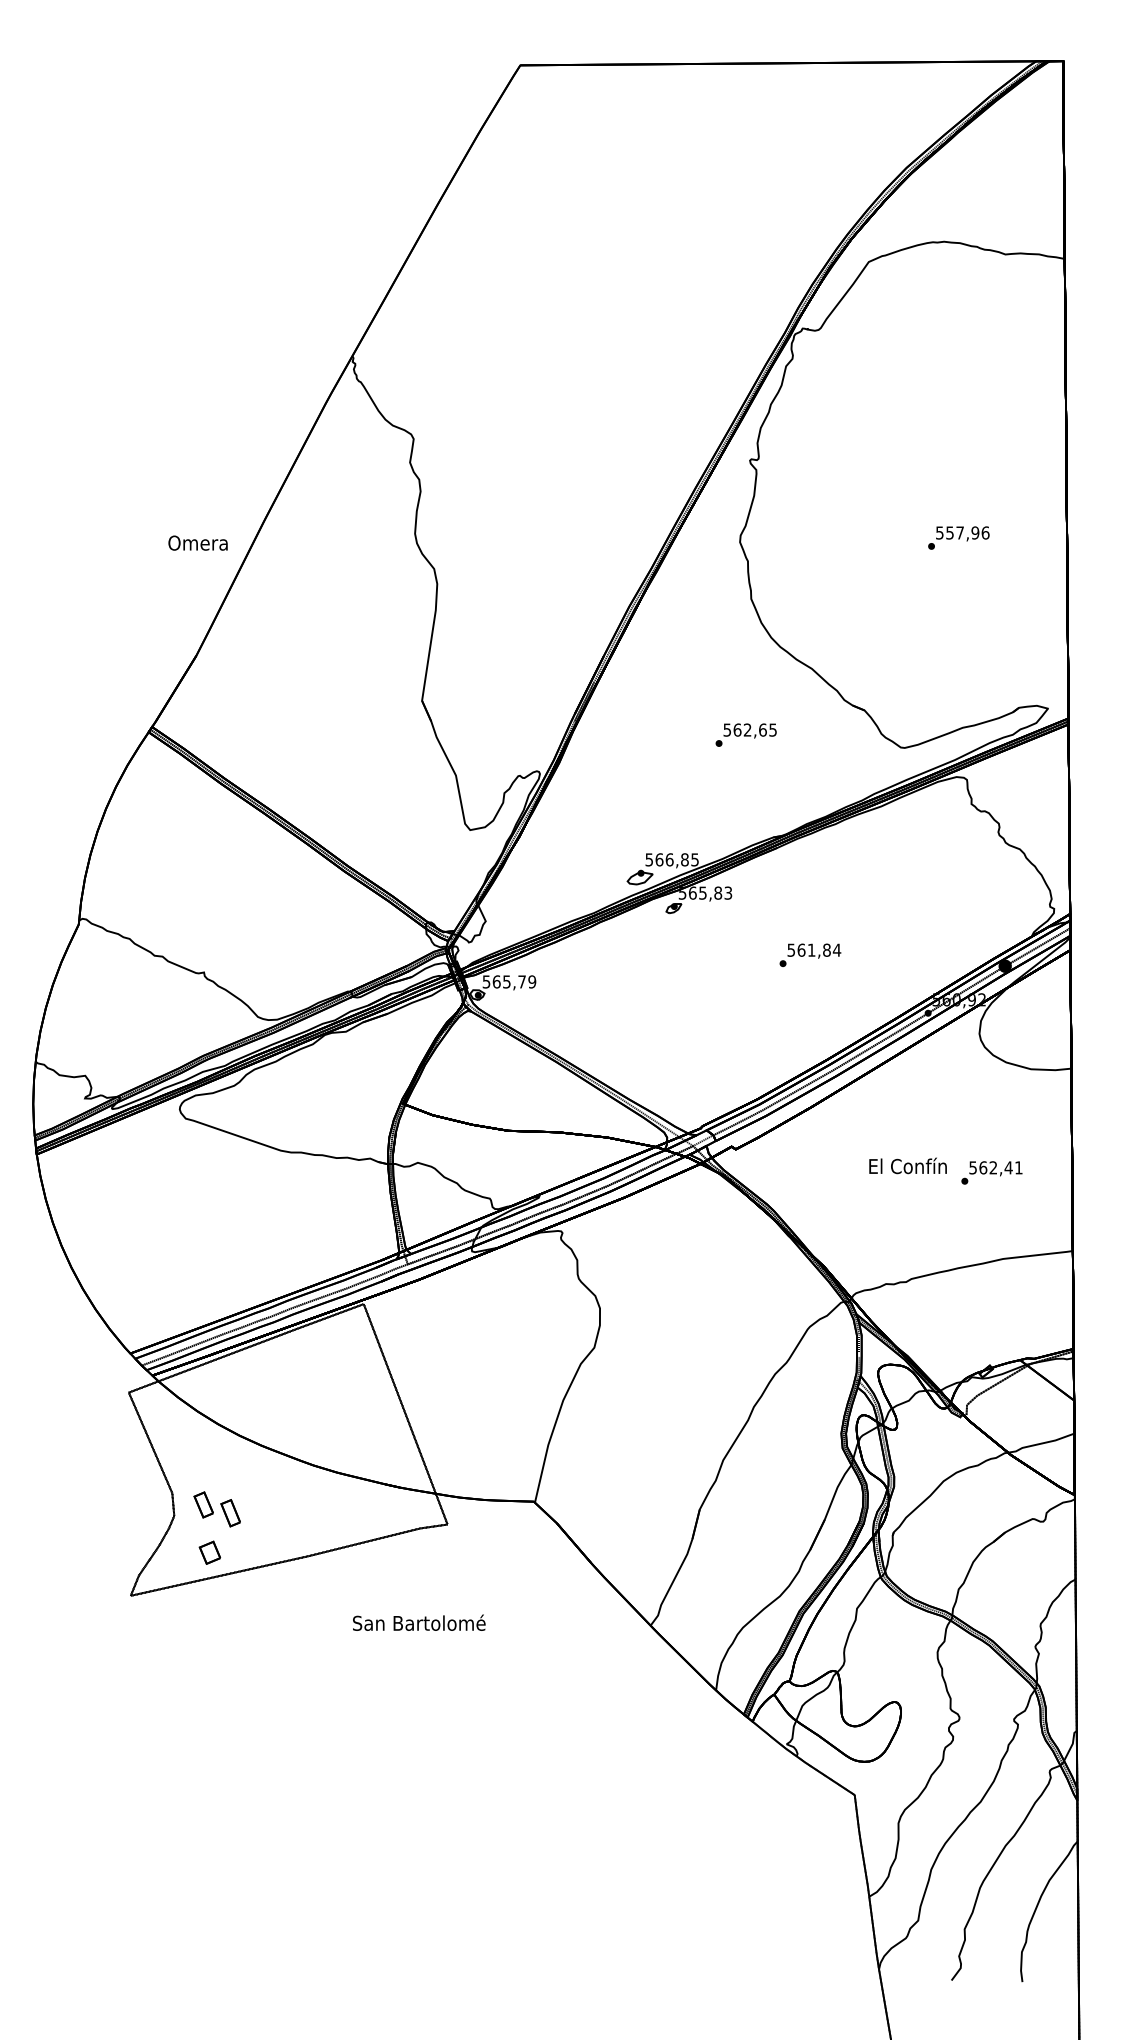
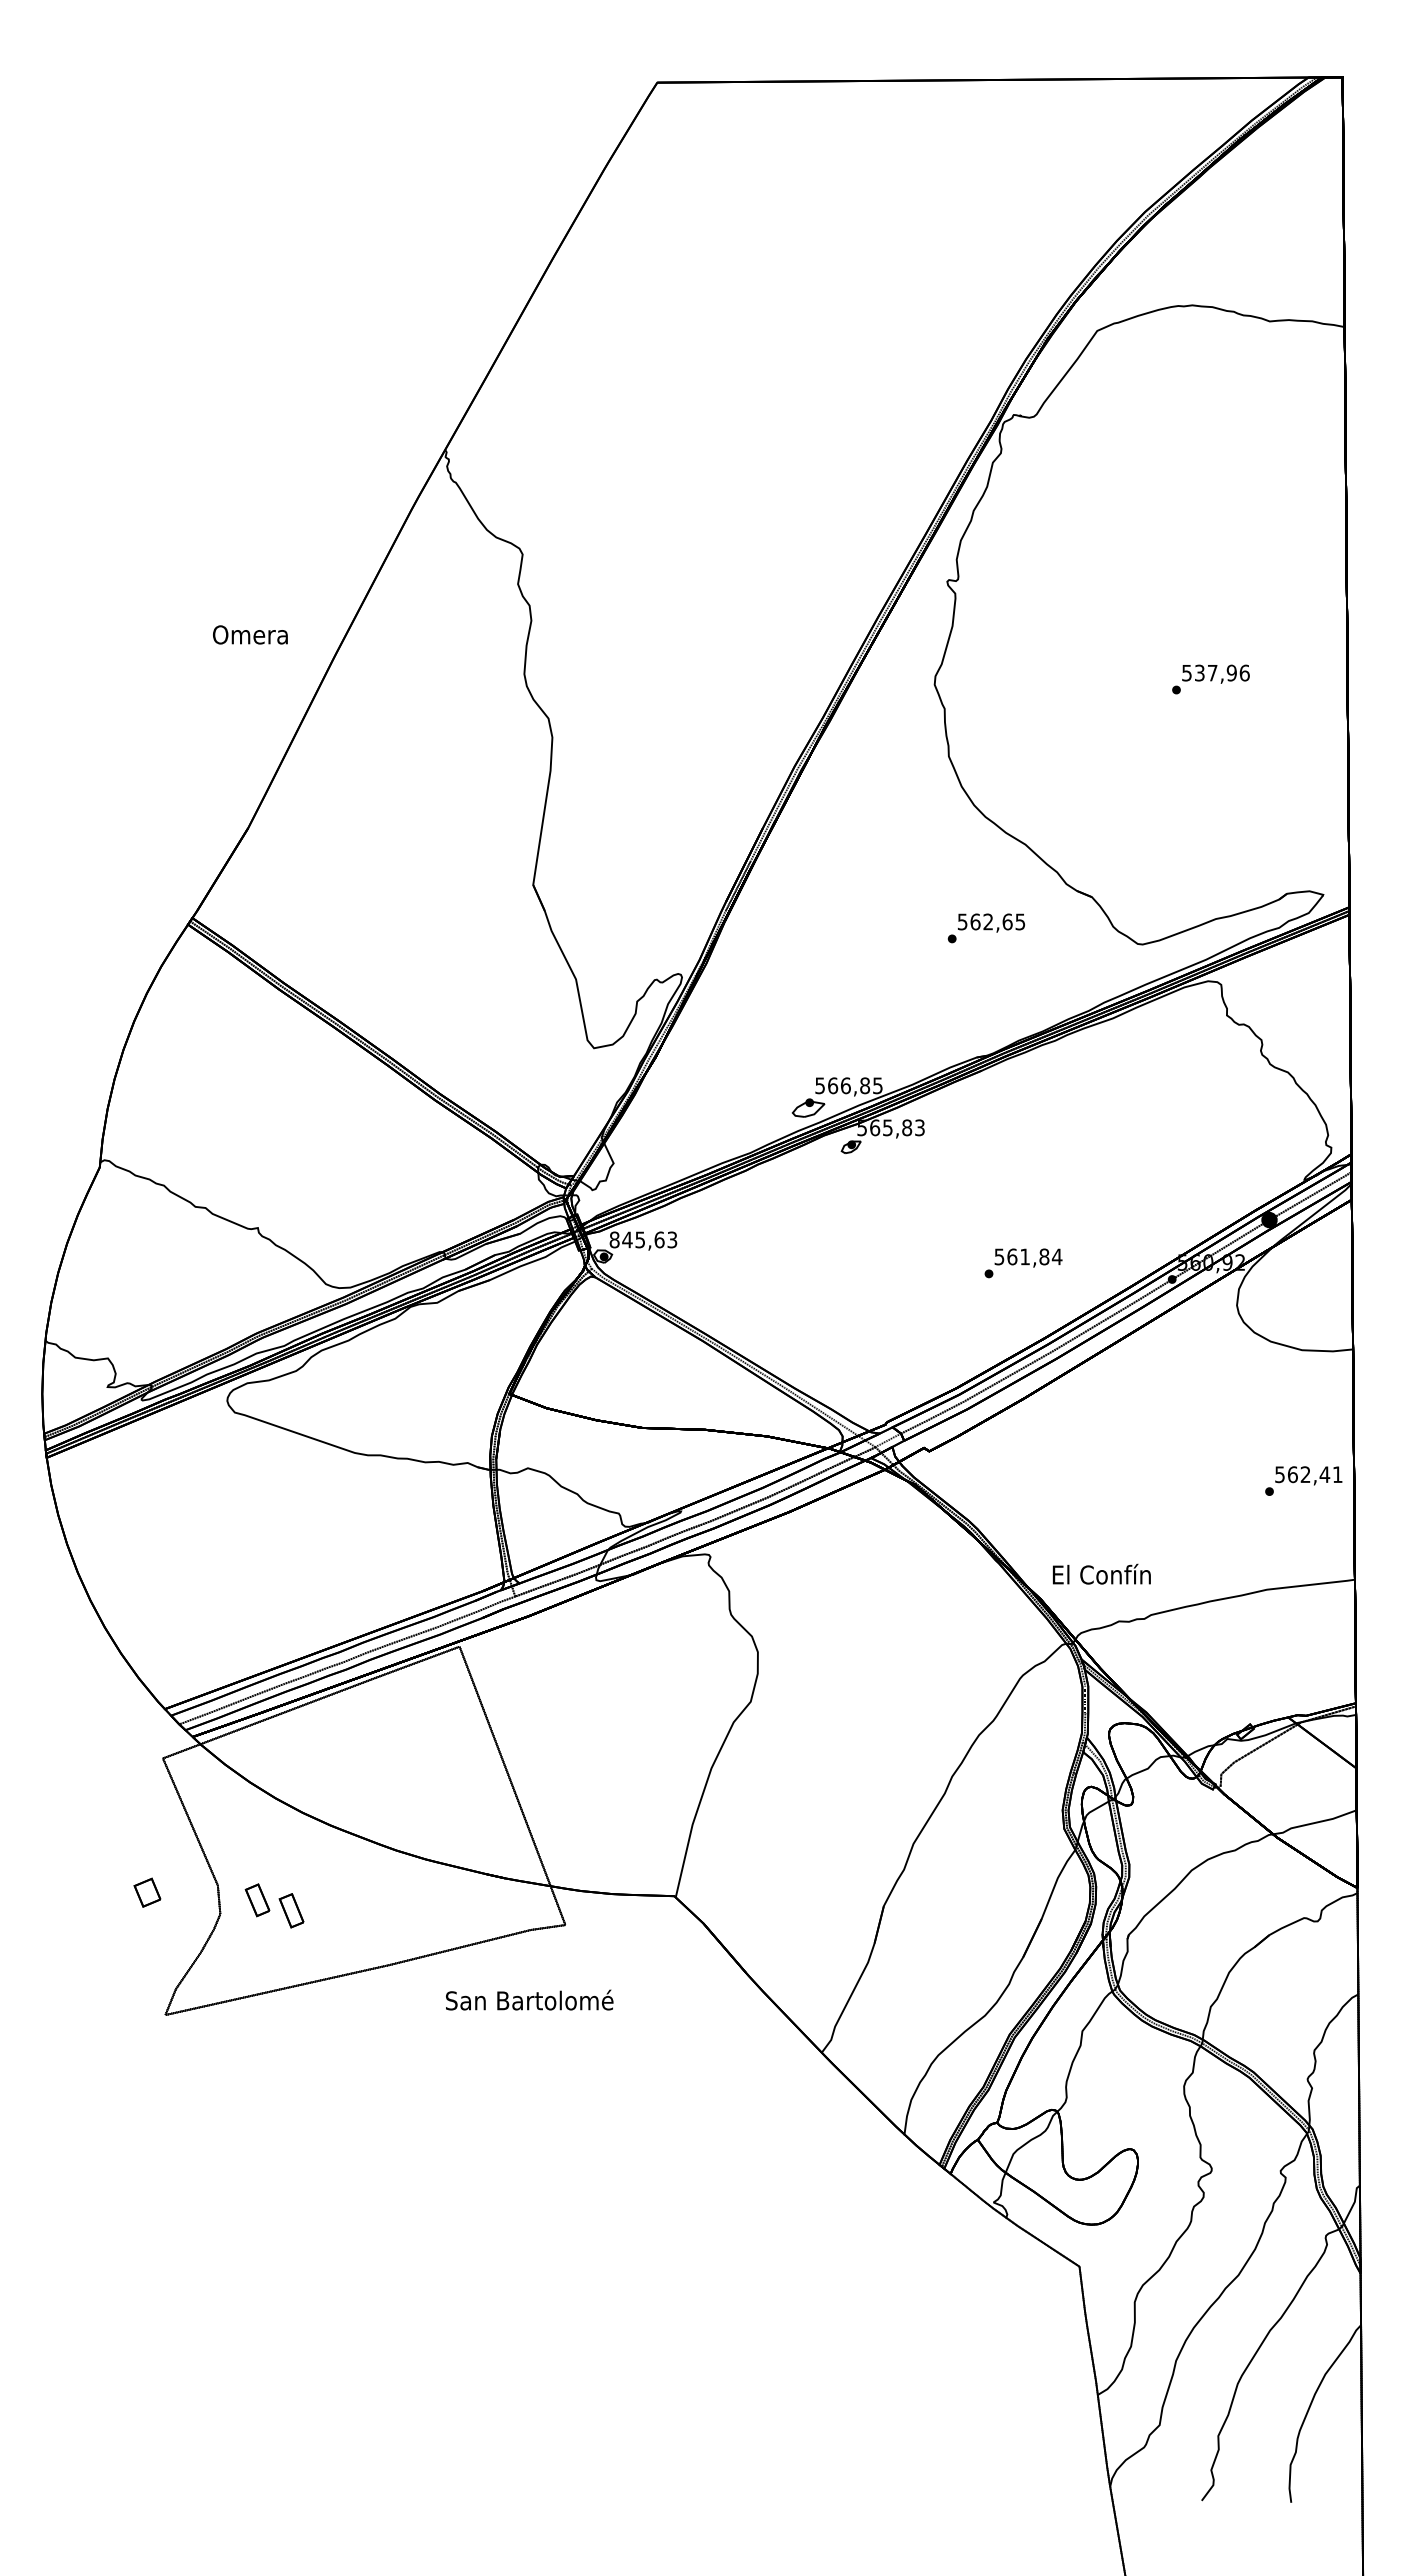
text: (949, 532) -> (1199, 672), 557,96 -> 537,96
text: (198, 542) -> (250, 634), moved
text: (745, 735) -> (985, 928), moved
text: (810, 955) -> (1023, 1263), moved
text: (509, 981) -> (643, 1239), 565,79 -> 845,63
text: (907, 1165) -> (1101, 1573), moved
text: (991, 1172) -> (1303, 1480), moved
part: (210, 1552) -> (147, 1892), moved
text: (419, 1622) -> (529, 1999), moved

